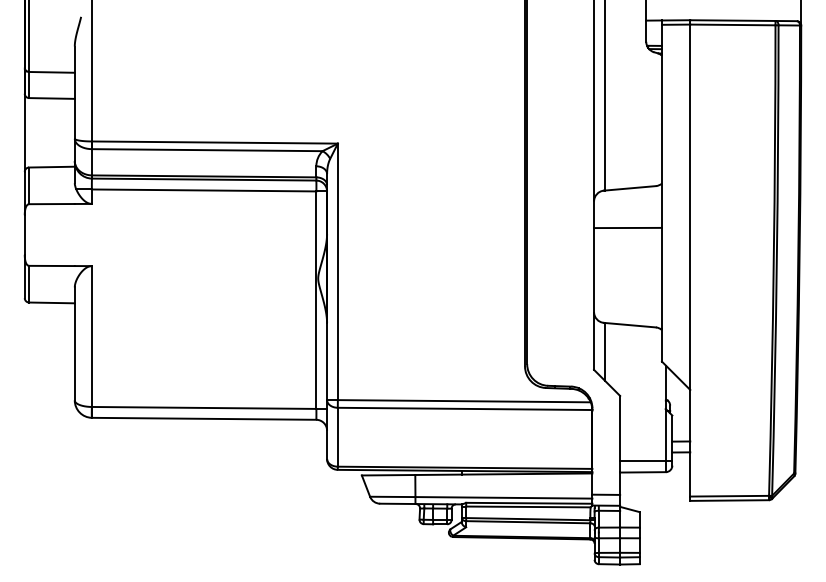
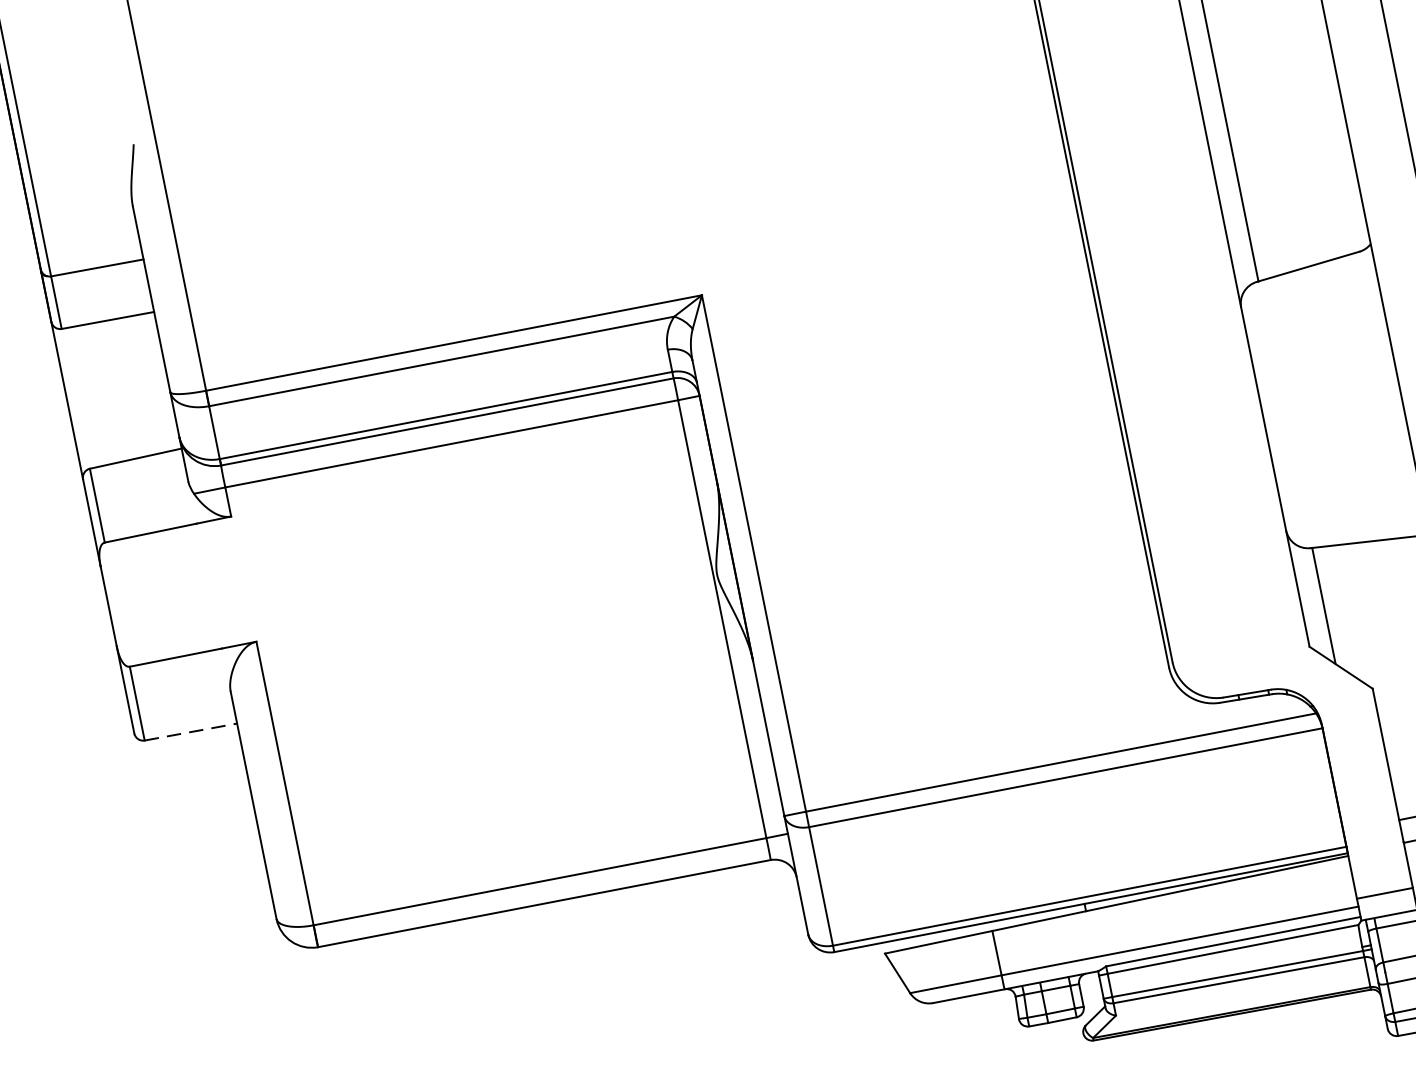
line: (628, 227) -> (1321, 346), removed
line: (51, 302) -> (189, 731), solid -> dashed

